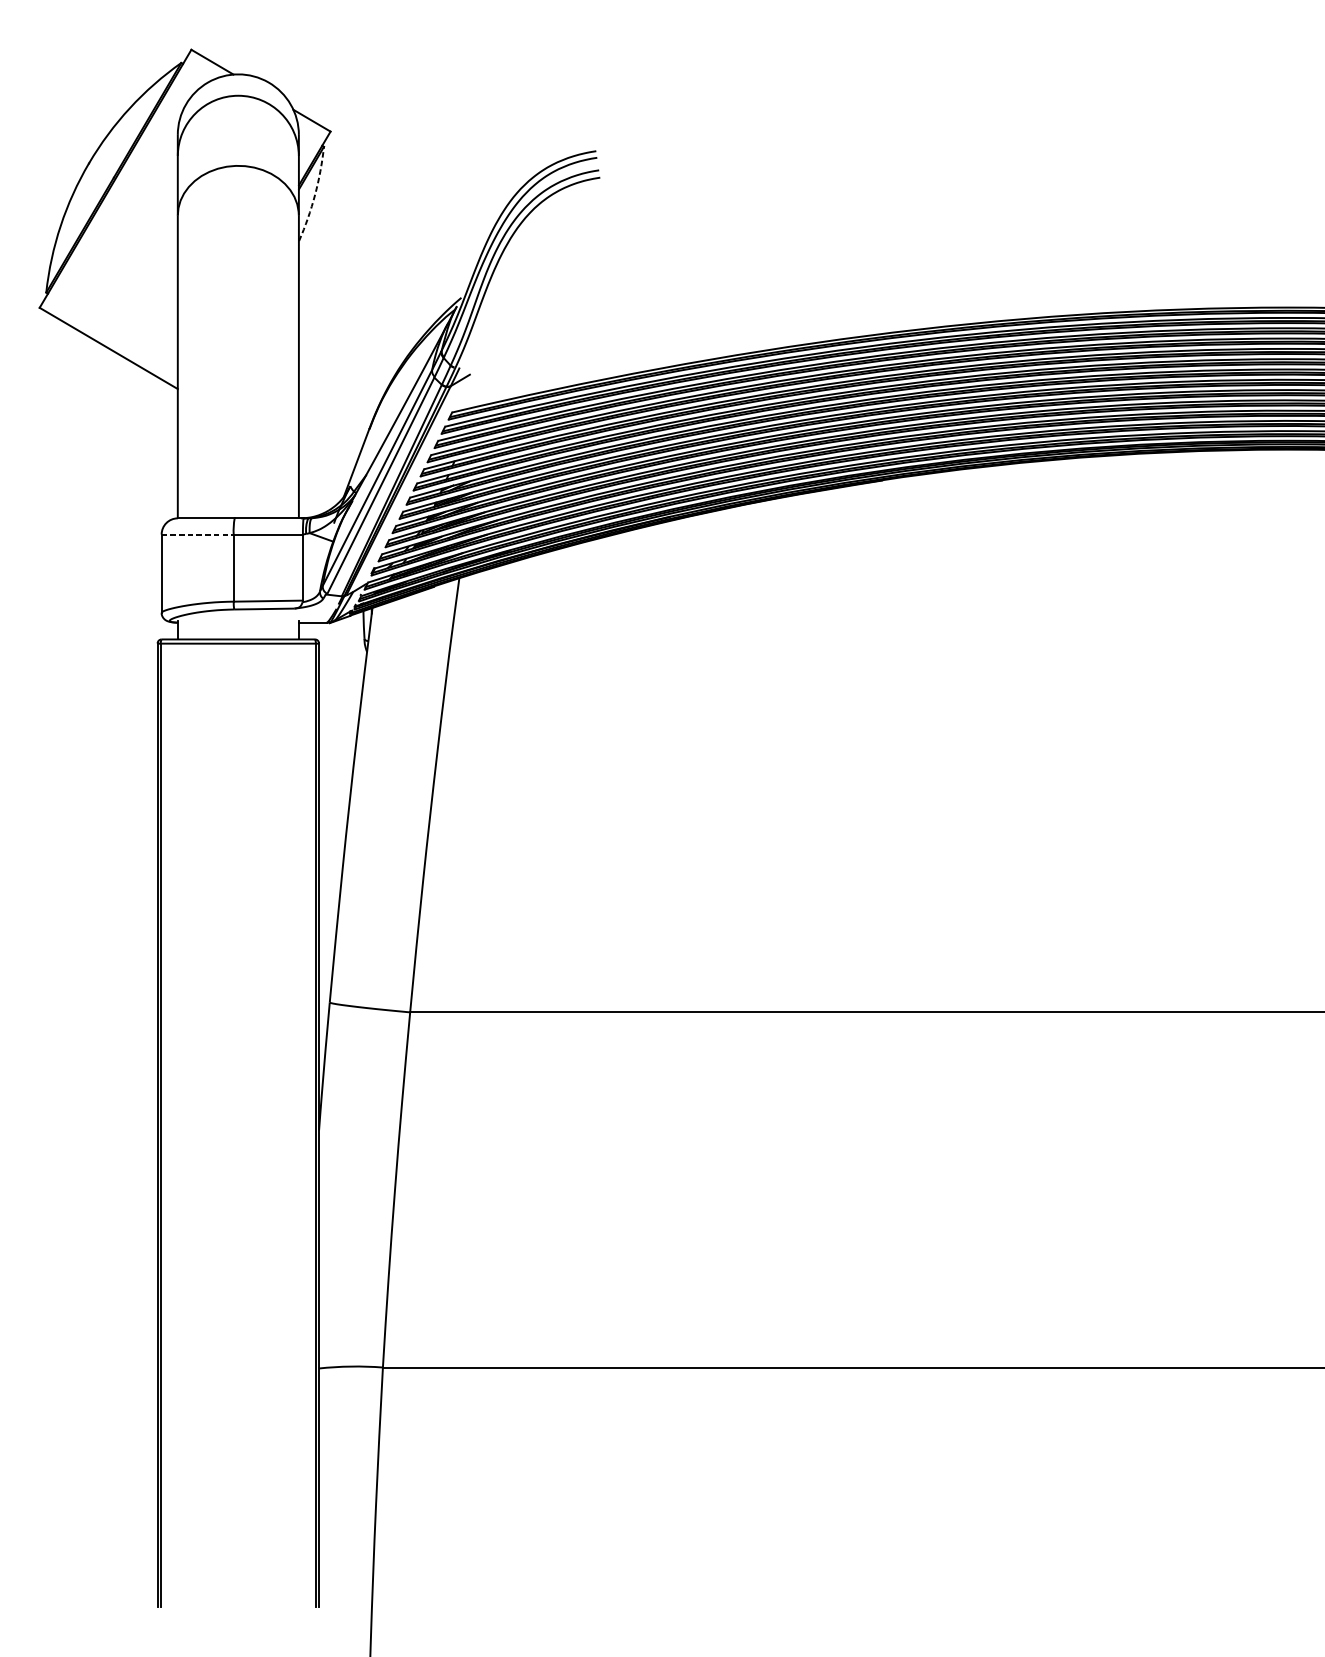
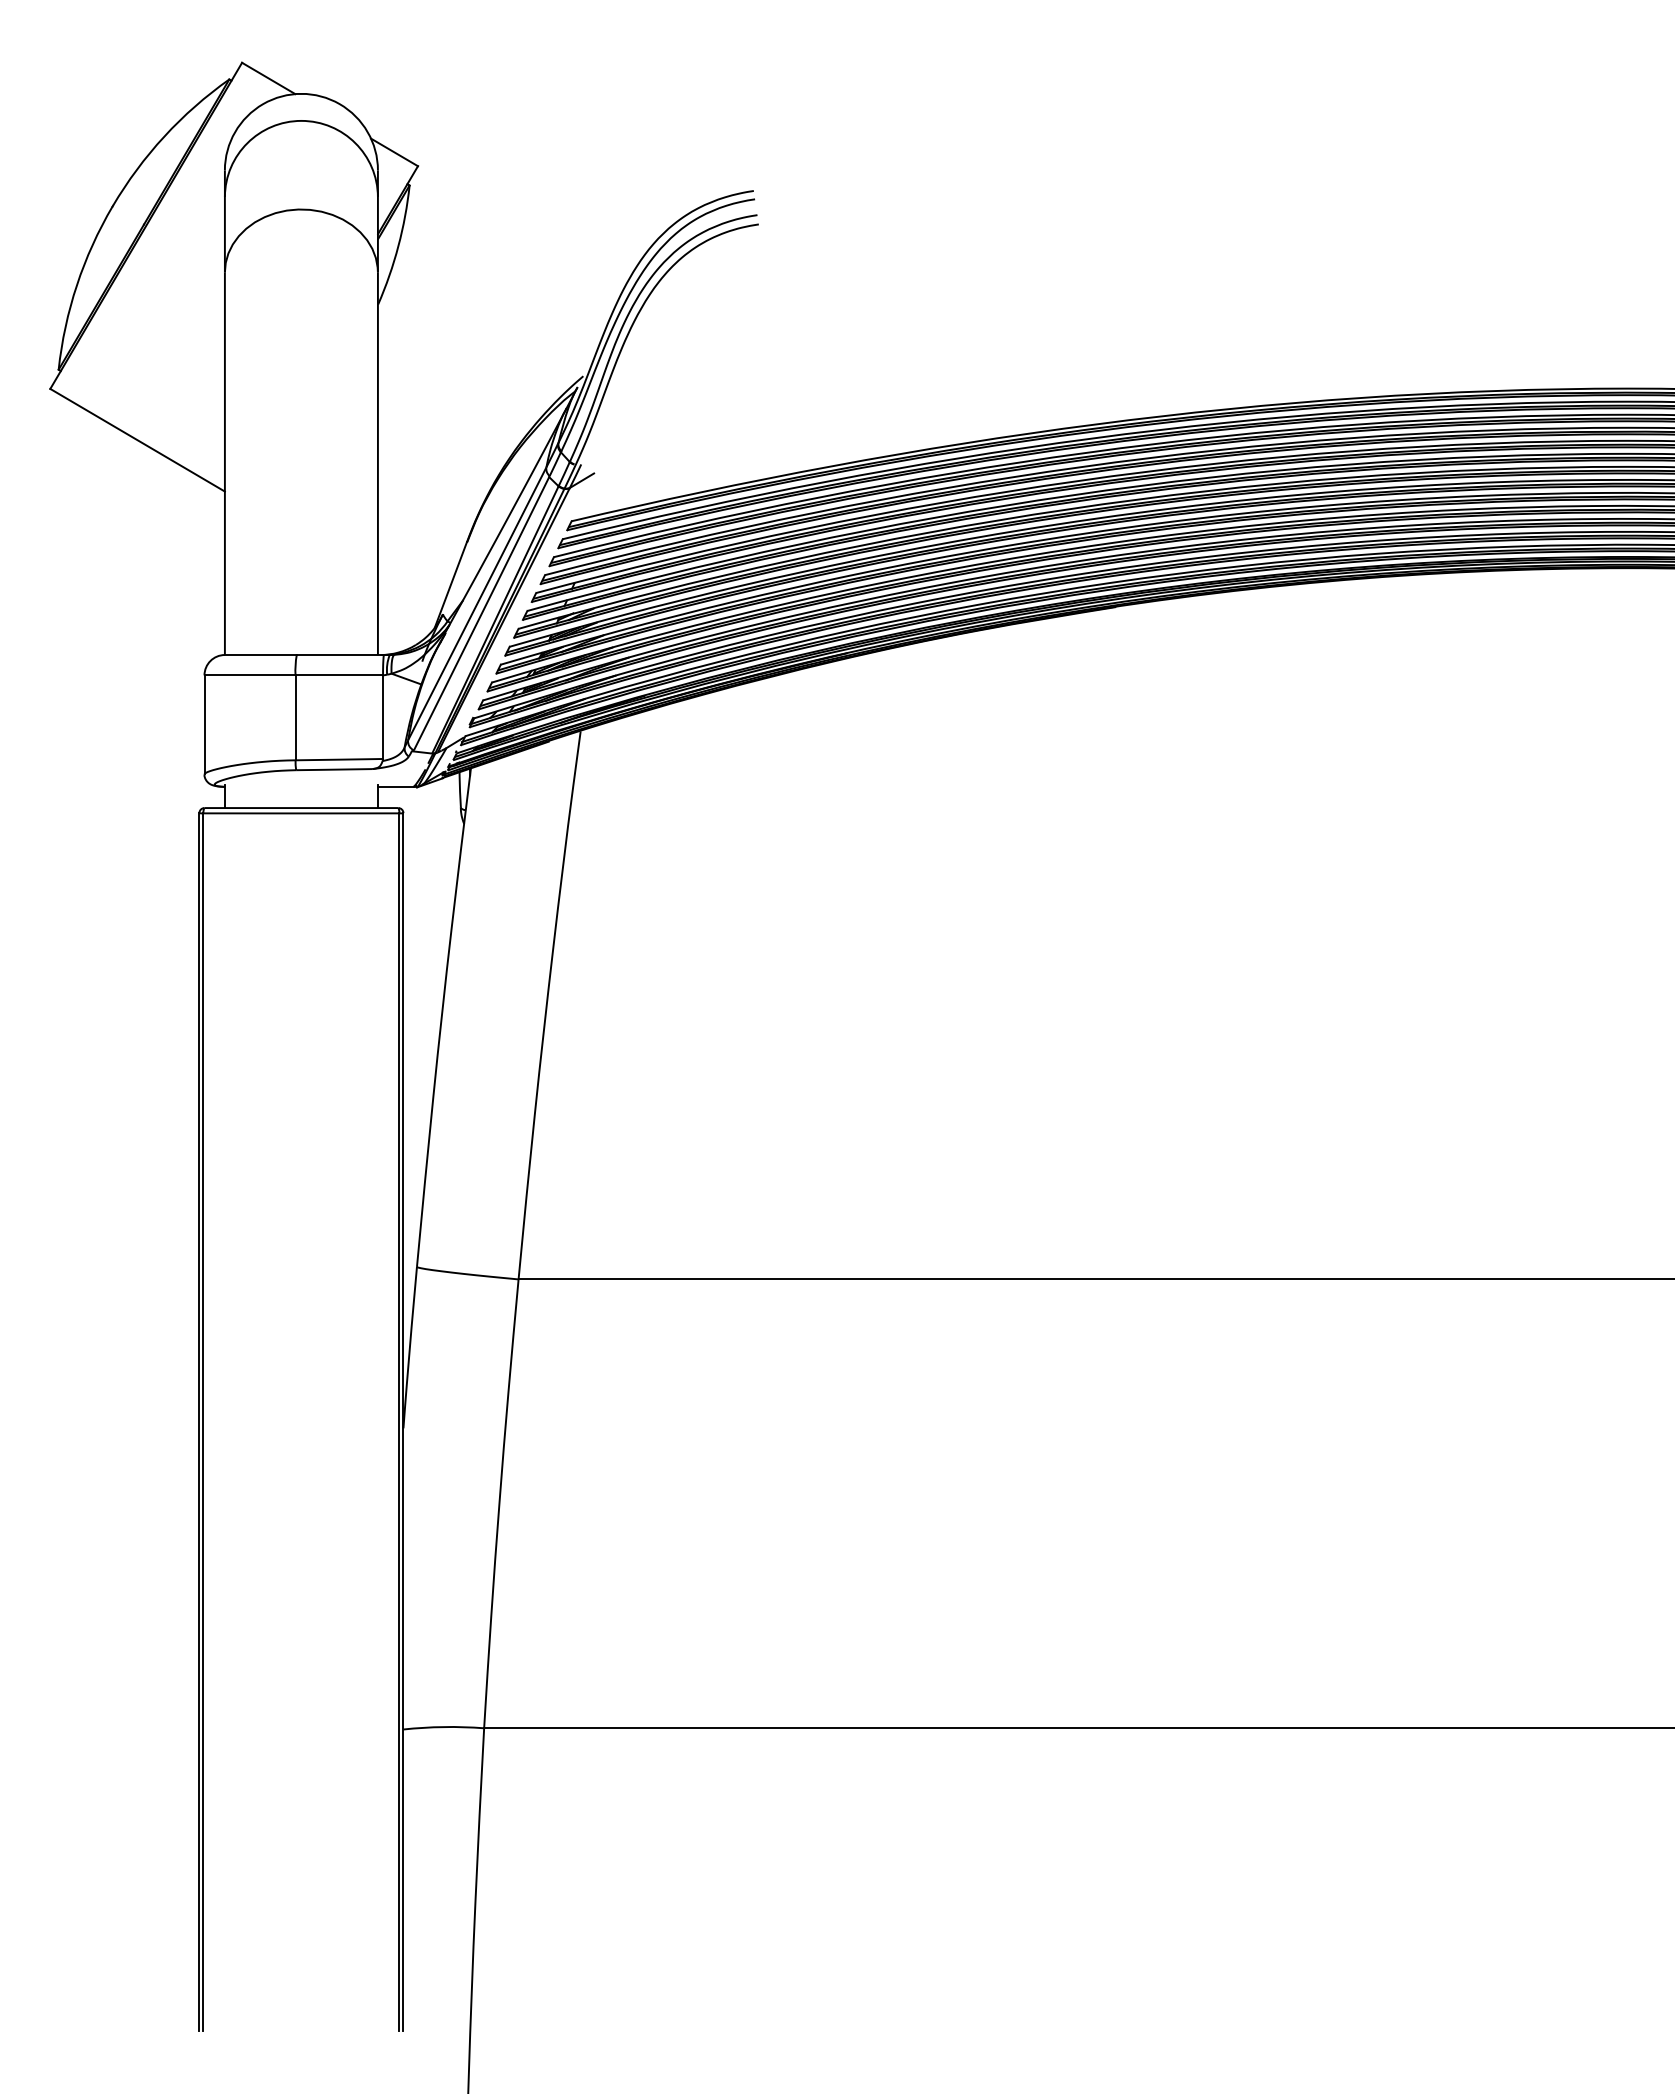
arc: (315, 195) -> (398, 246), dashed -> solid
line: (198, 534) -> (250, 675), dashed -> solid

